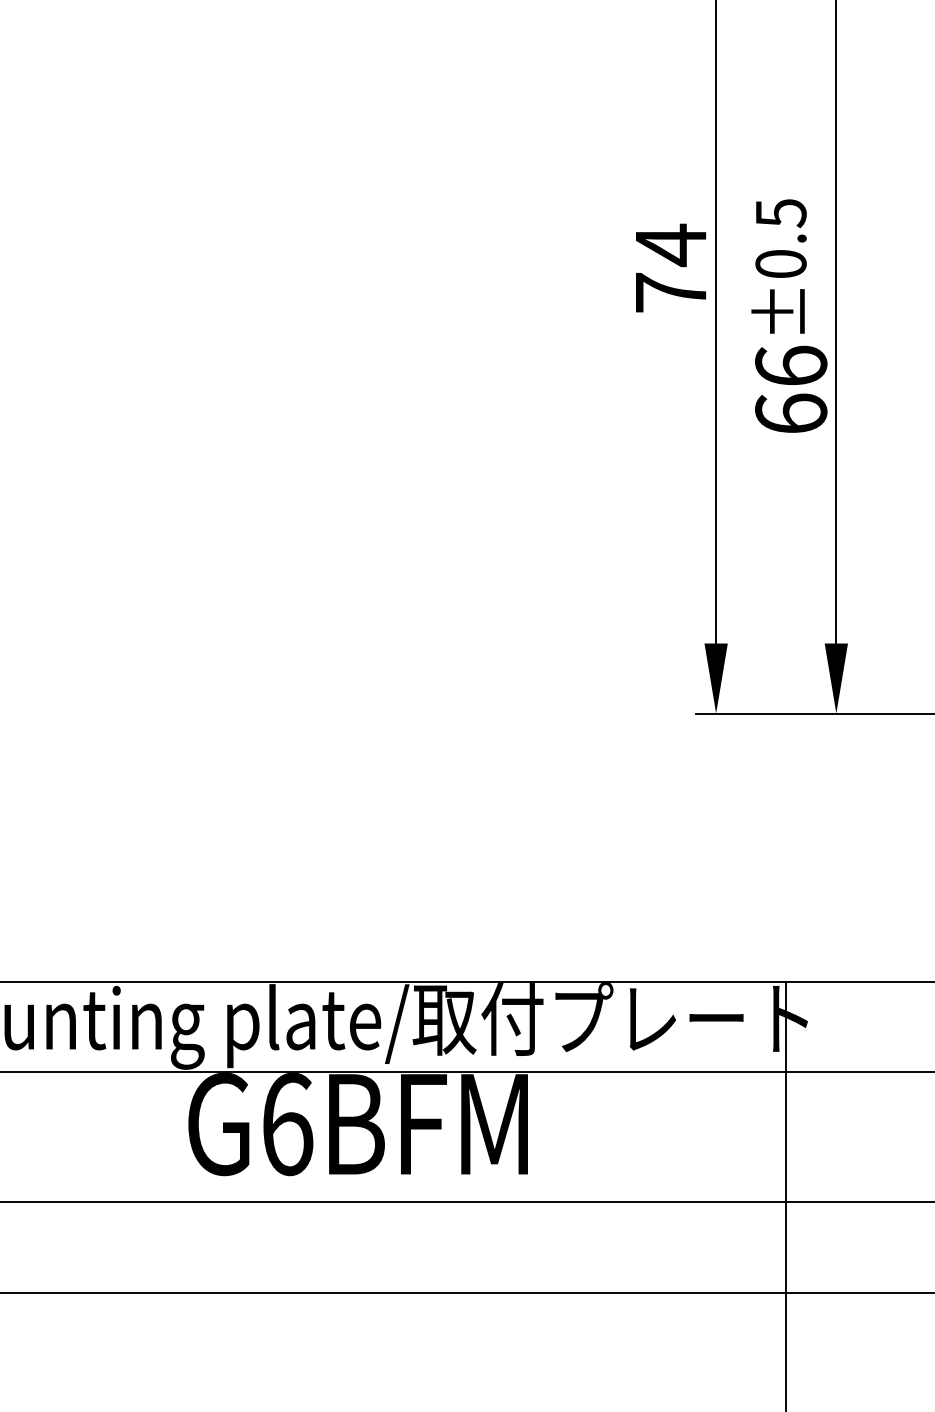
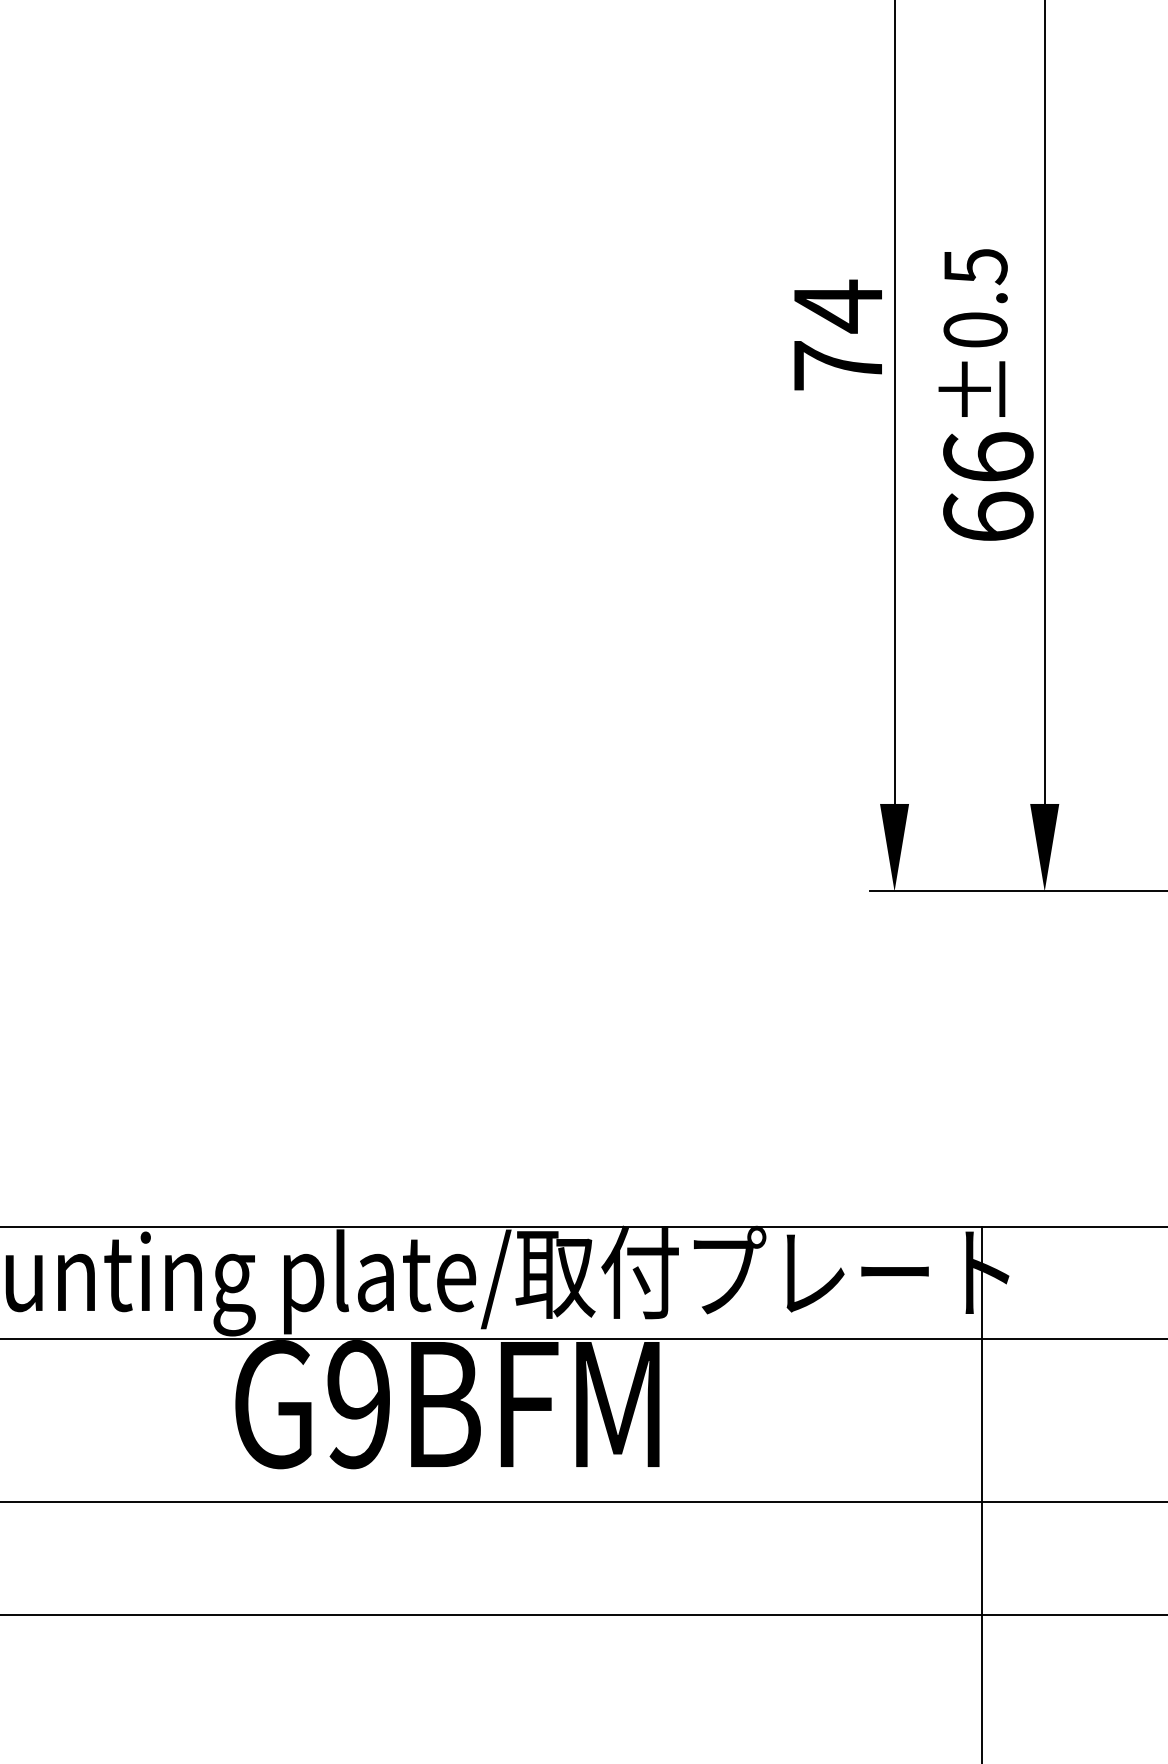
text: (287, 1124) -> (359, 1404), G6BFM -> G9BFM

